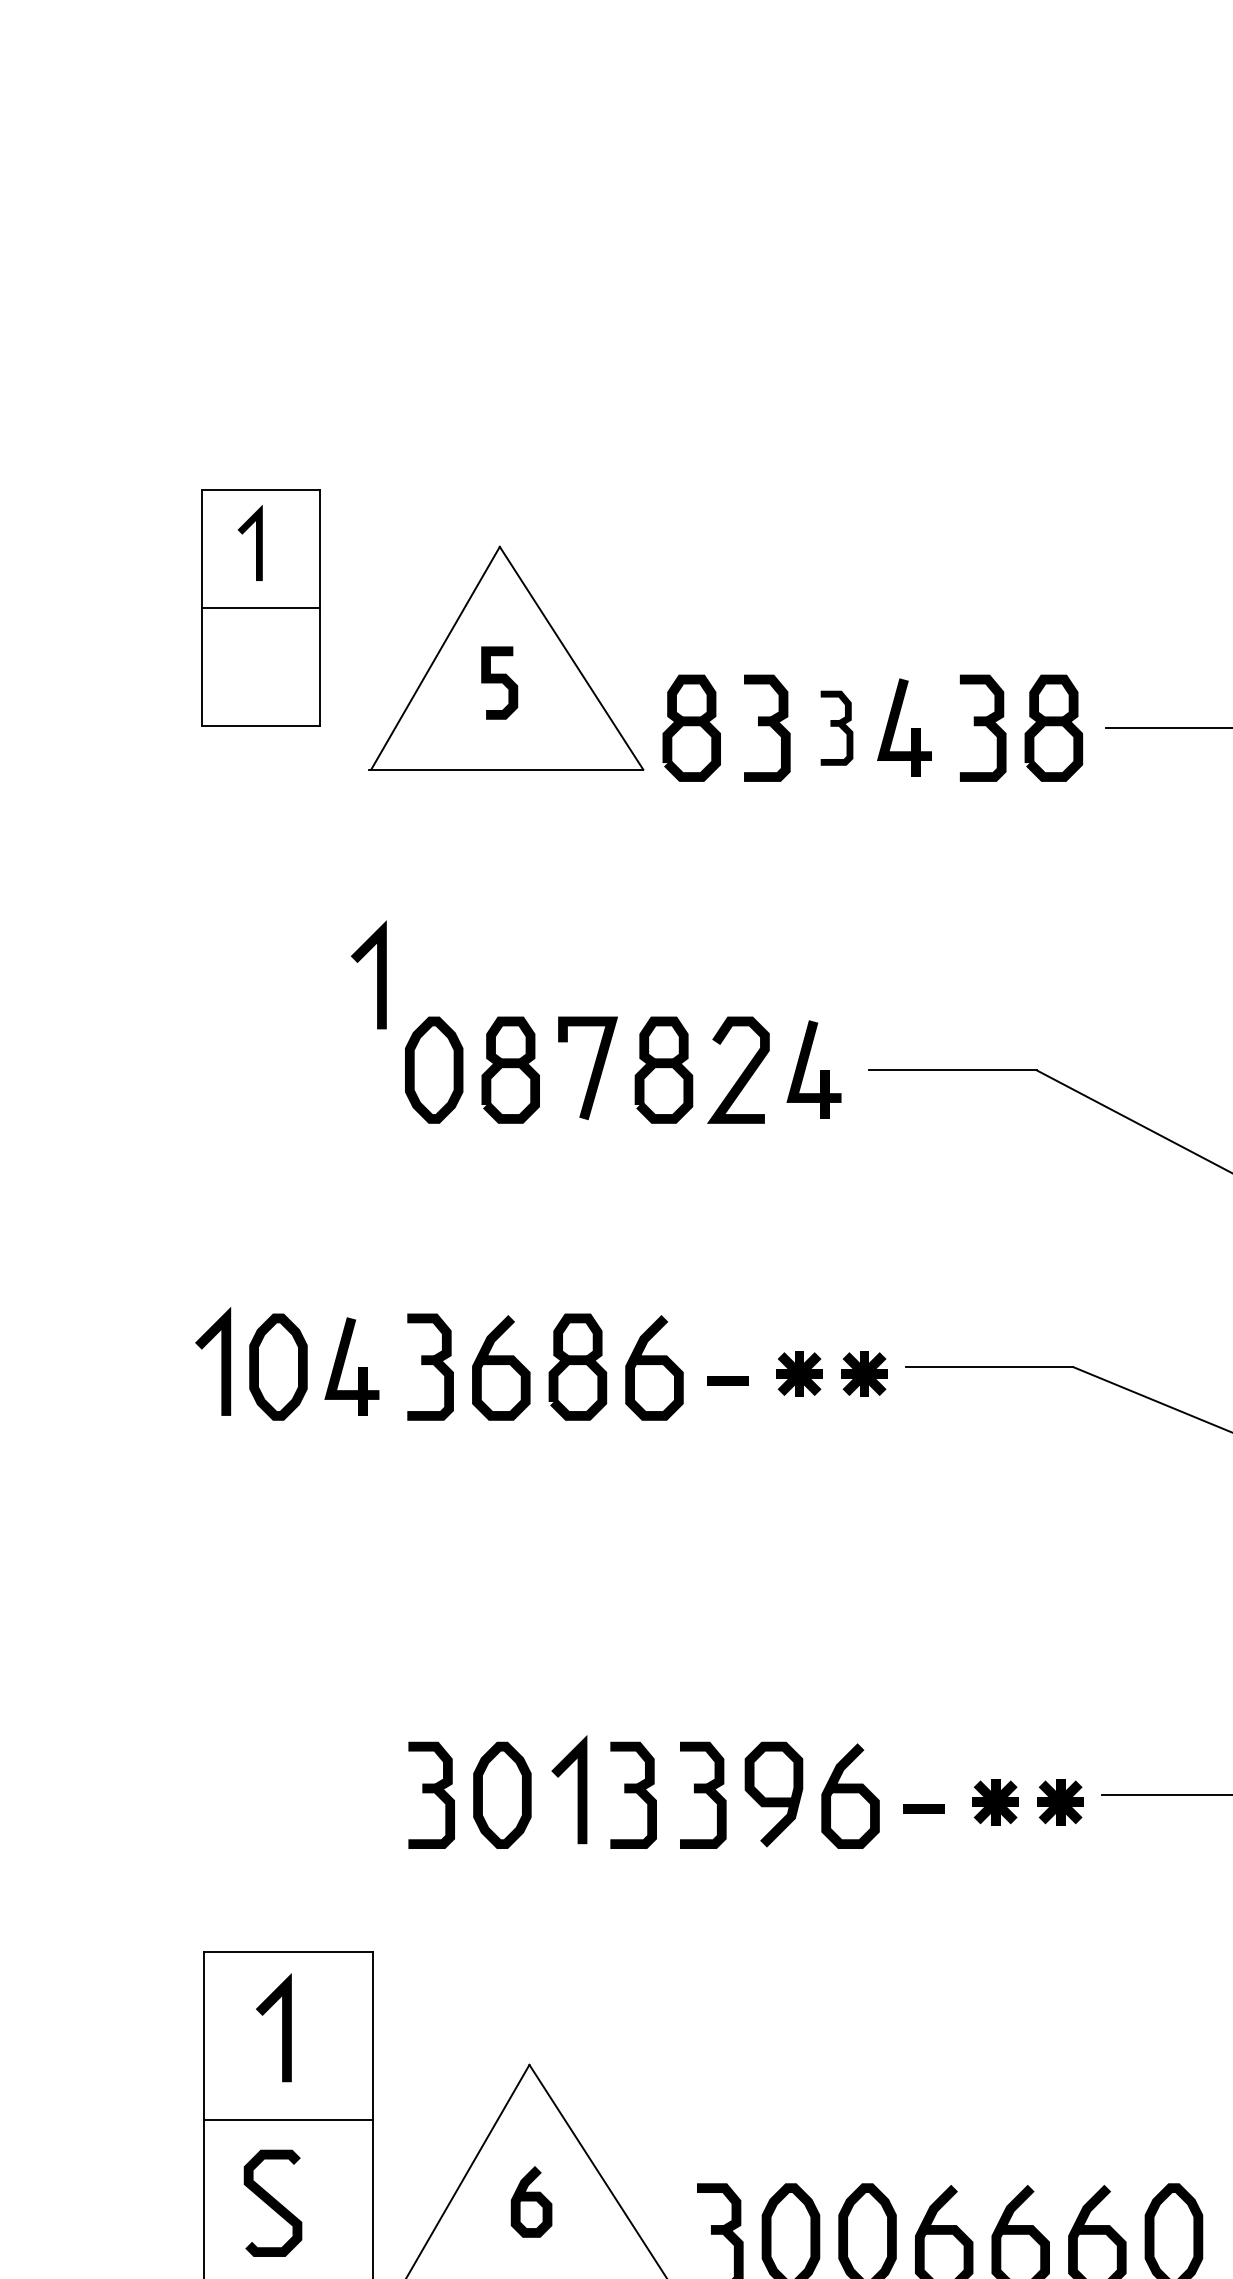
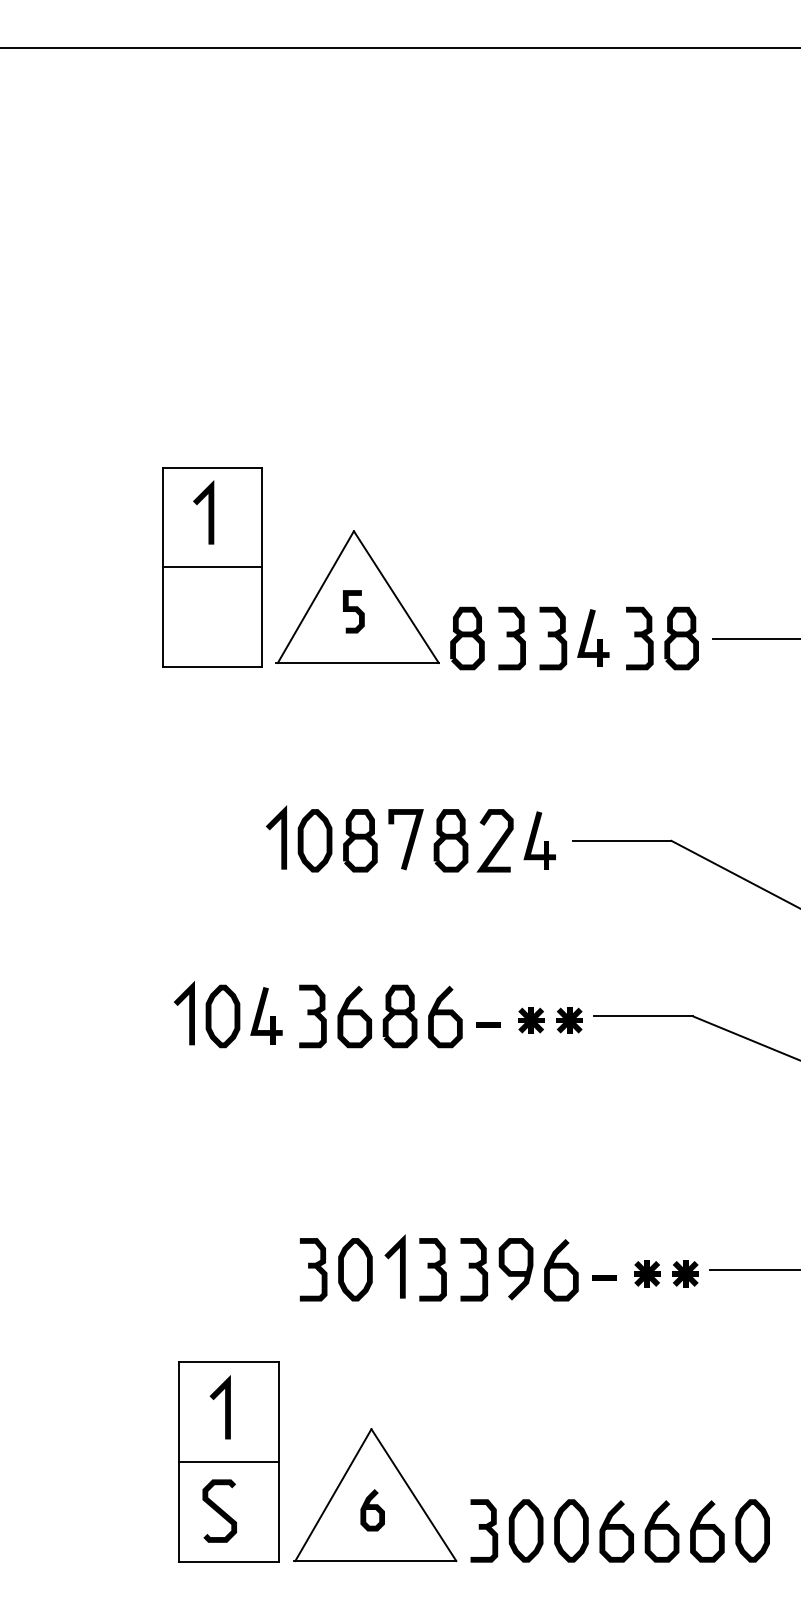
part: (260, 608) -> (212, 567), size x1.43
part: (837, 728) -> (553, 638), size x1.43
line: (377, 975) -> (281, 837), moved

